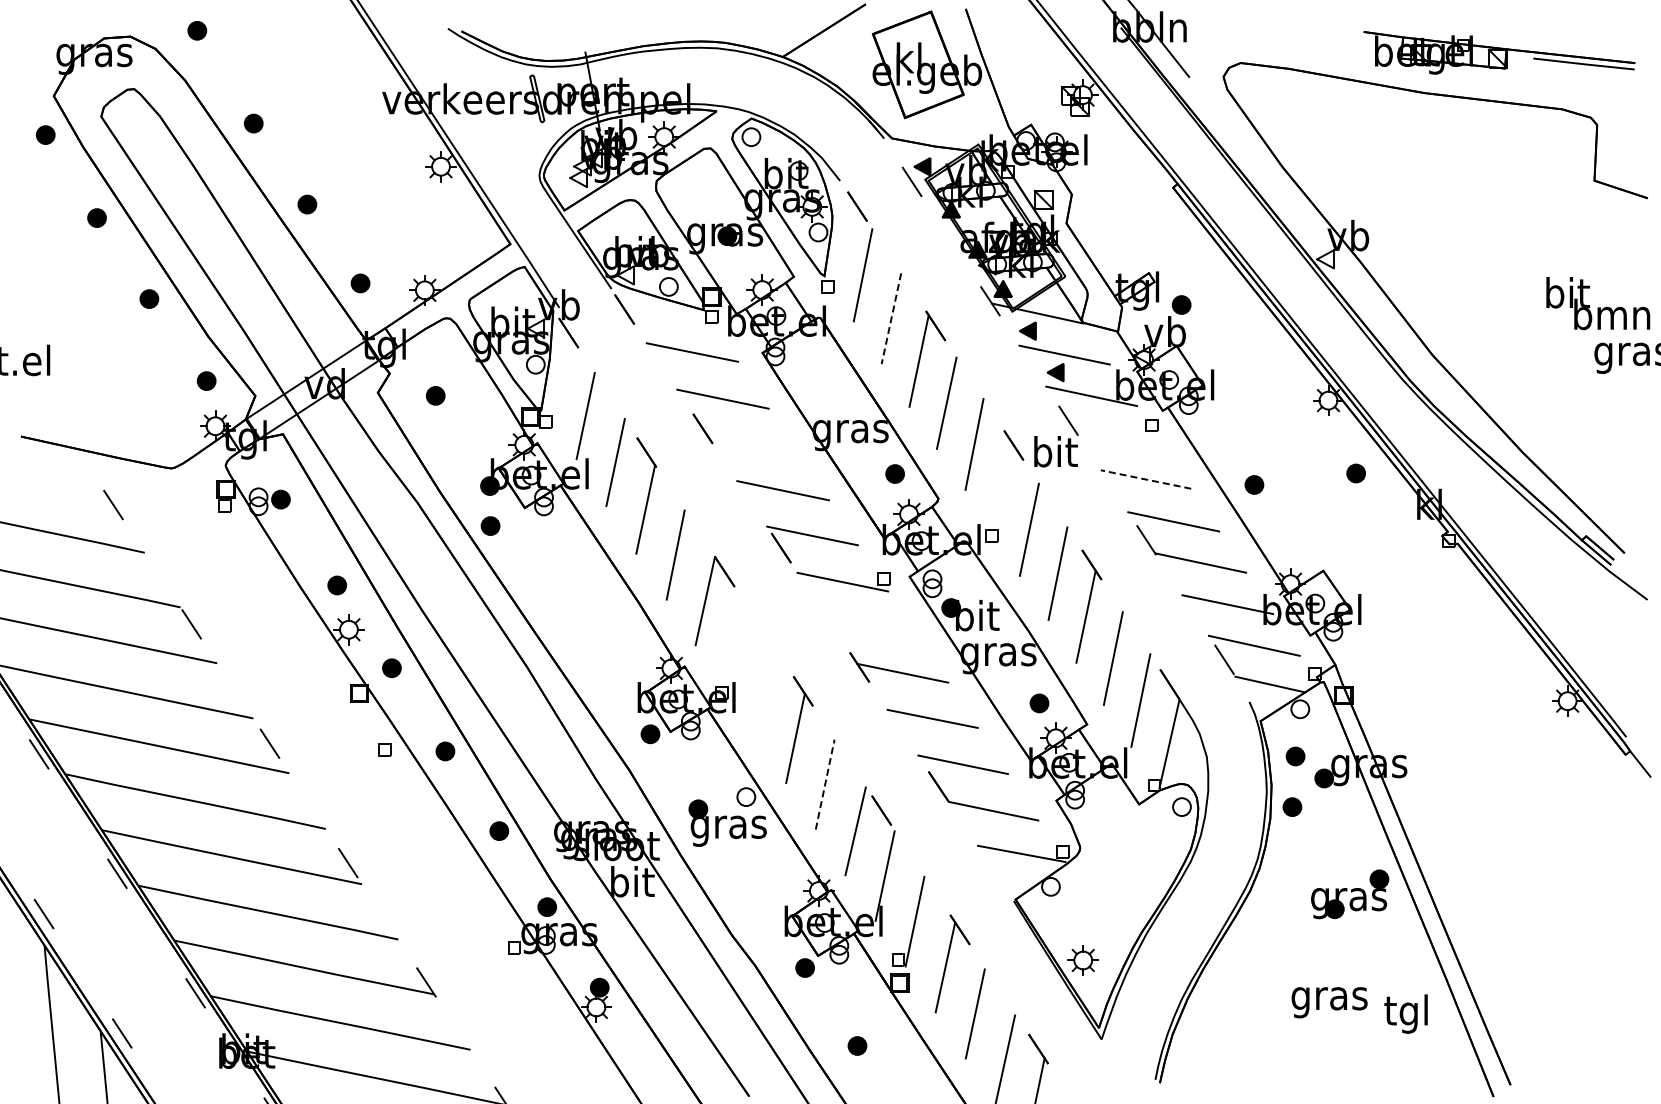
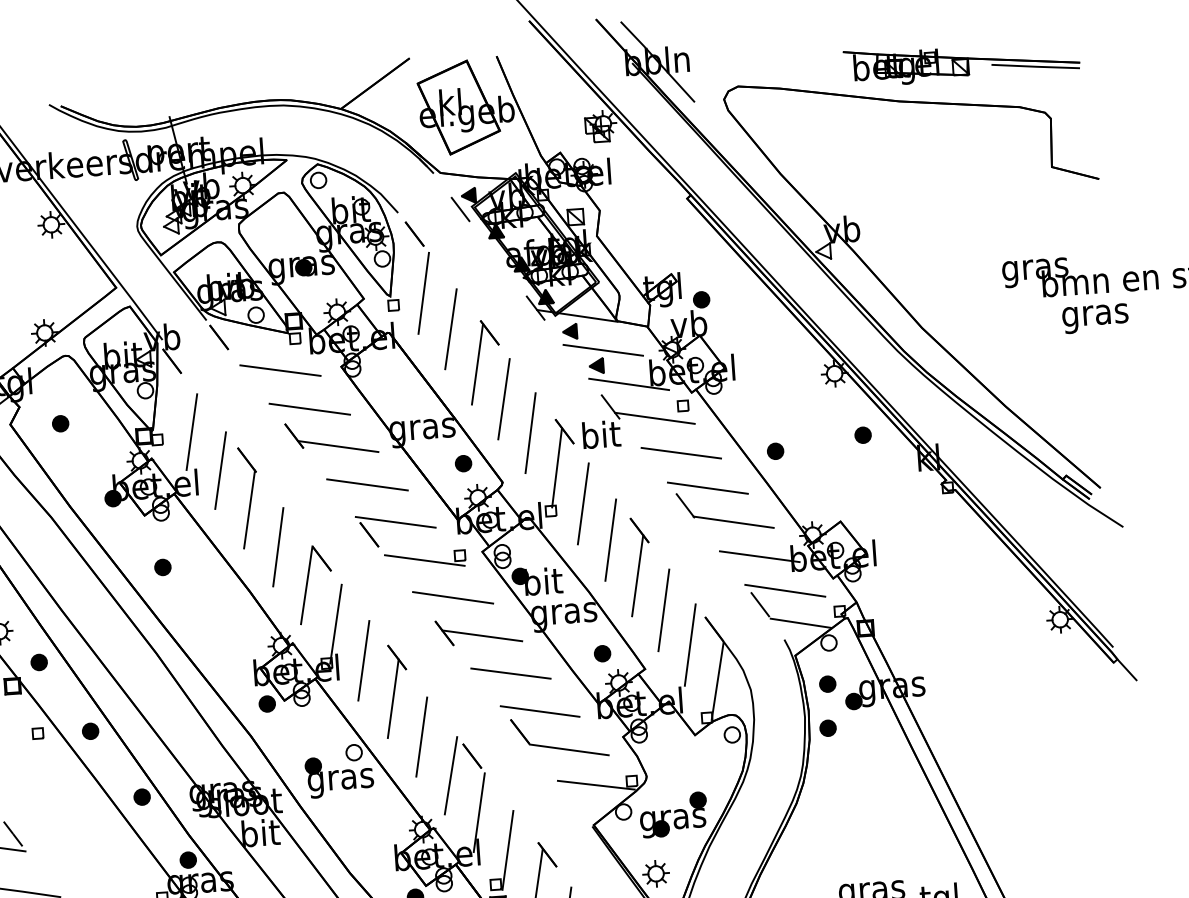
text: (1567, 296) -> (1035, 269), bit -> gras
line: (891, 319) -> (451, 329), dashed -> solid
line: (1118, 436) -> (654, 417), added
line: (752, 443) -> (338, 445), added
line: (1145, 479) -> (680, 453), dashed -> solid
line: (1002, 486) -> (557, 467), added
part: (490, 525) -> (162, 566), moved
line: (871, 627) -> (452, 598), added
line: (735, 647) -> (335, 623), added
line: (764, 692) -> (363, 660), added
line: (825, 784) -> (422, 736), dashed -> solid
part: (1350, 894) -> (673, 815), moved

